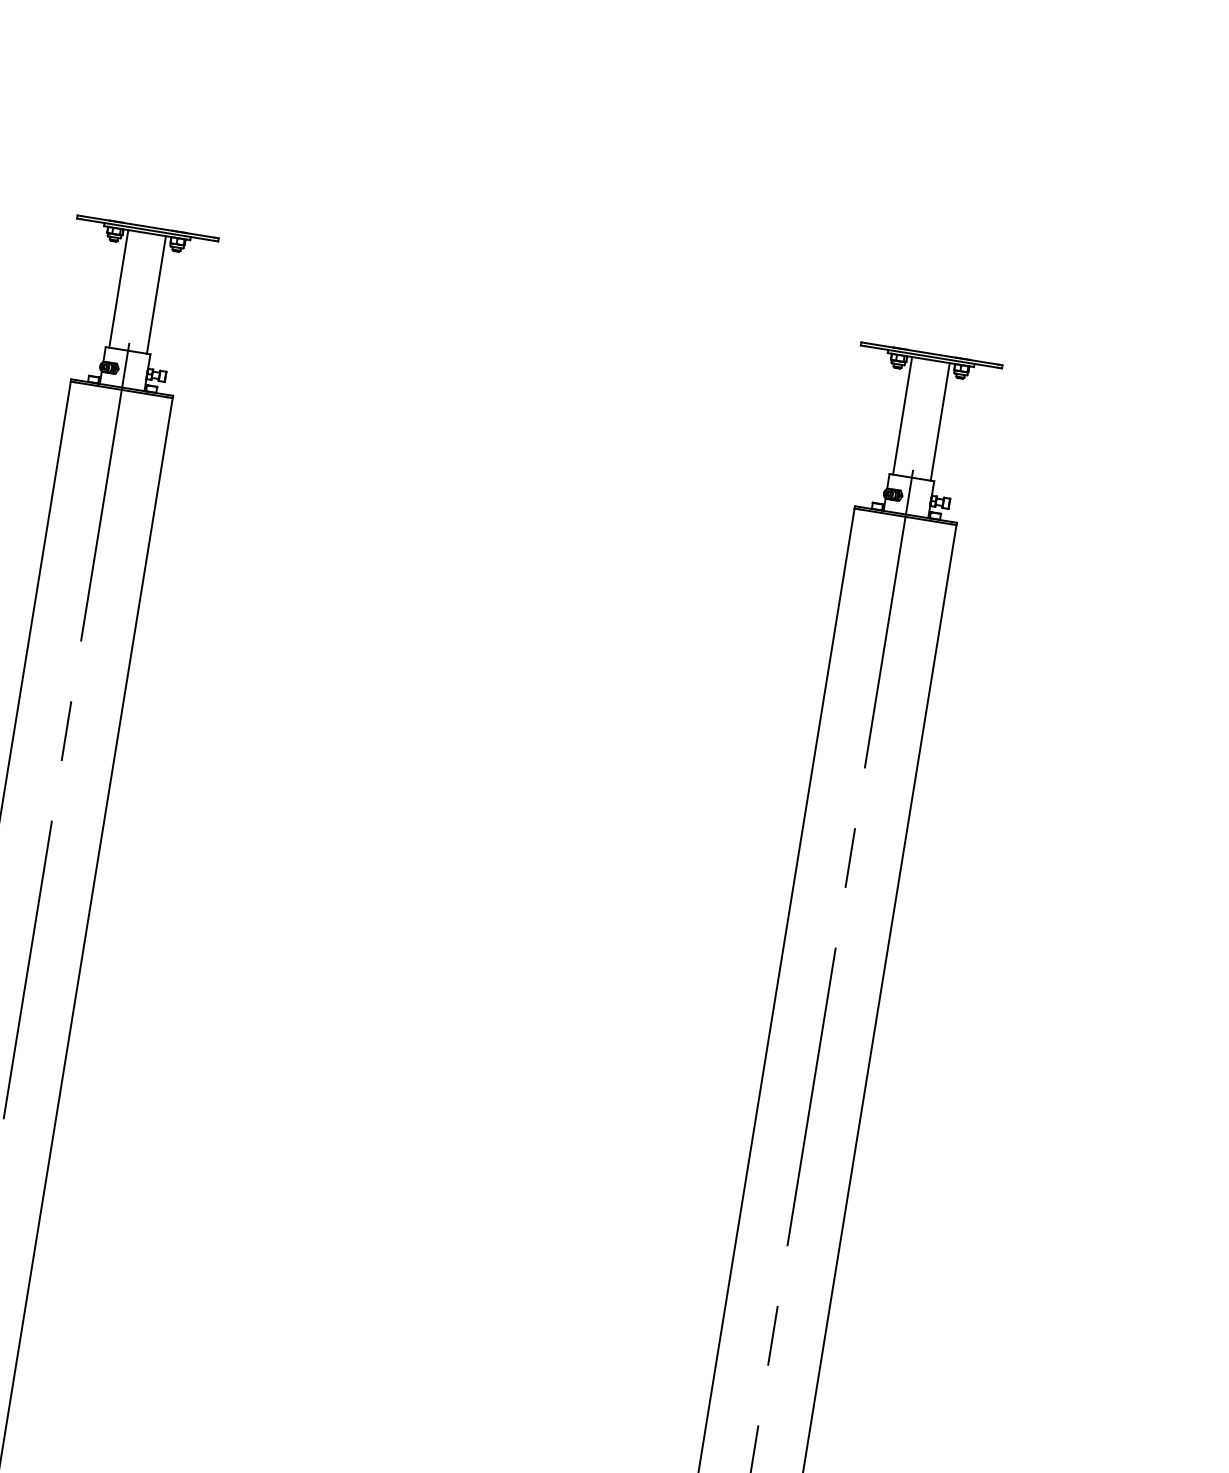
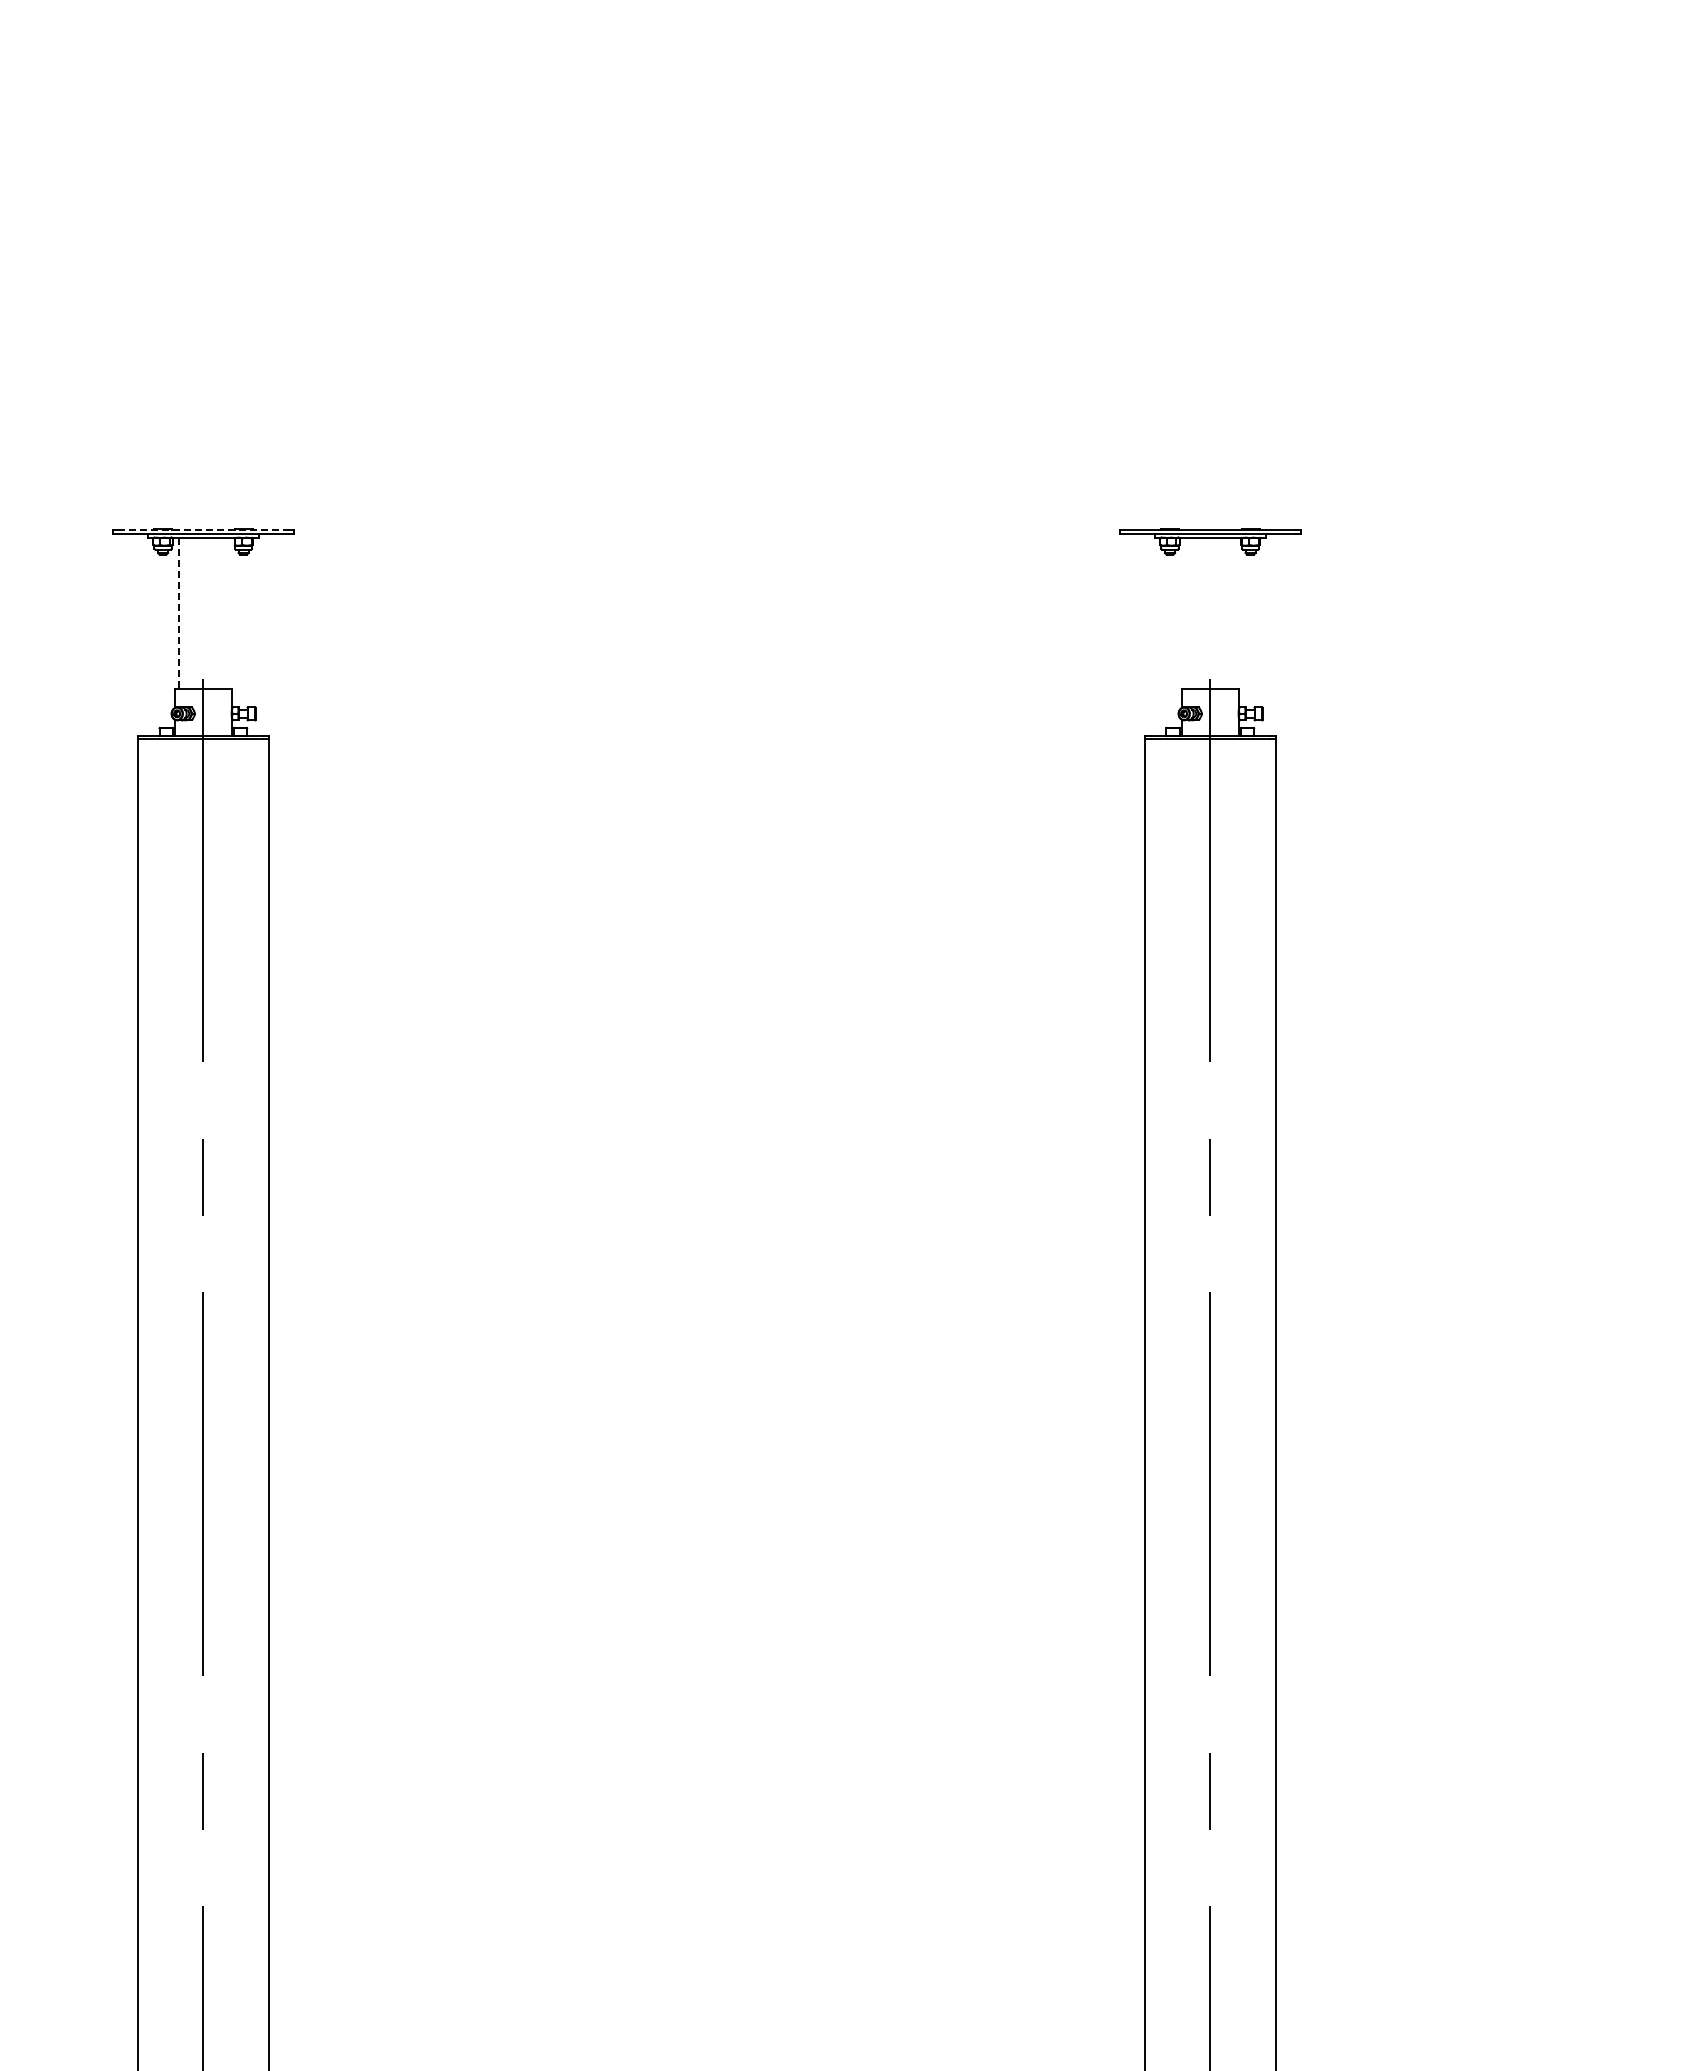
line: (148, 226) -> (203, 529), solid -> dashed
line: (119, 289) -> (179, 613), solid -> dashed
line: (156, 294) -> (227, 612), removed
line: (902, 415) -> (1186, 612), removed
line: (940, 421) -> (1234, 612), removed

